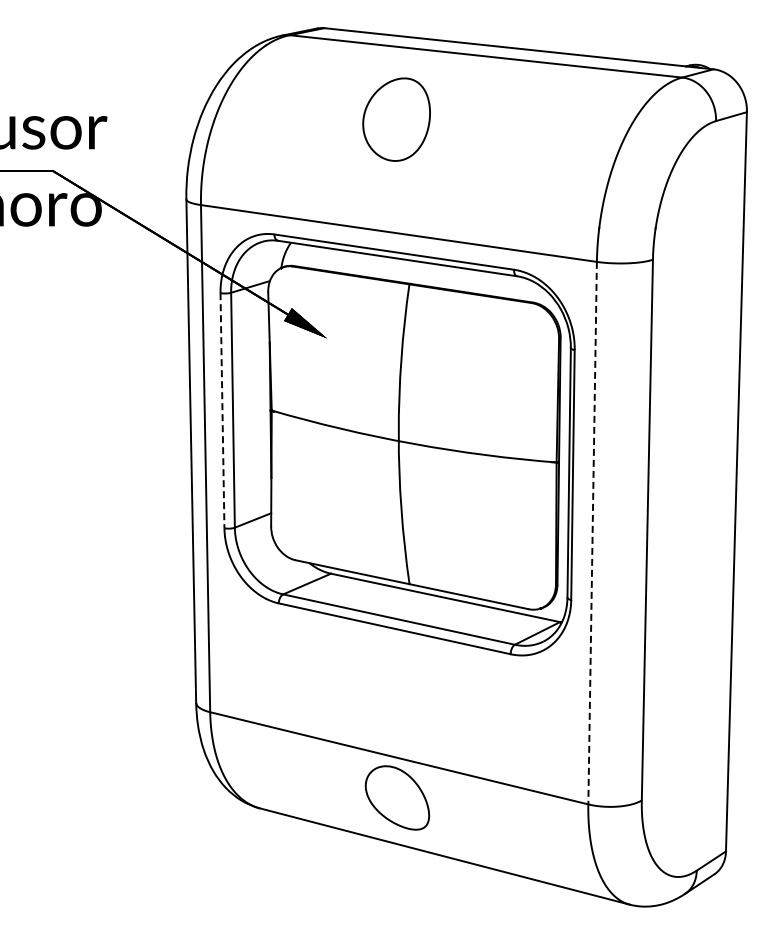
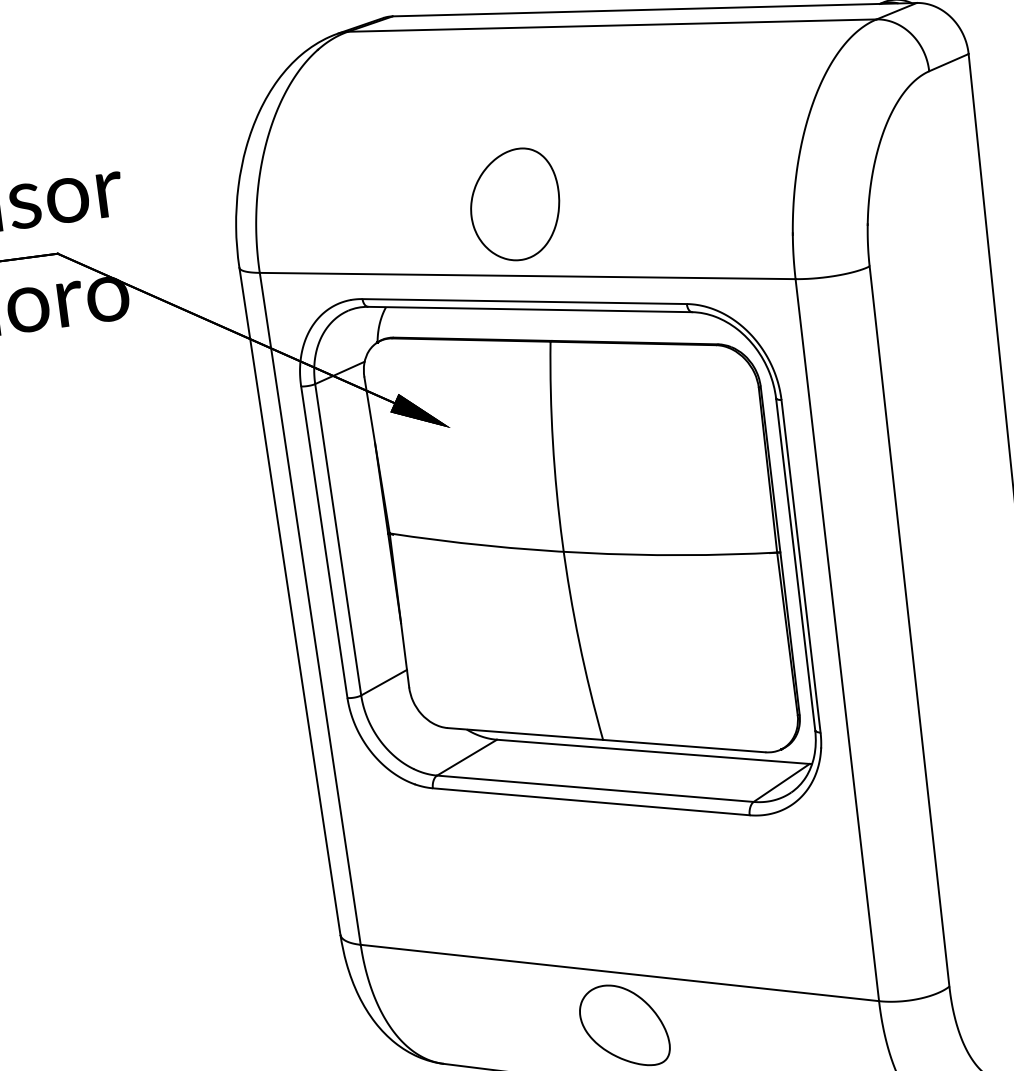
part: (396, 119) -> (515, 204), moved
line: (222, 410) -> (324, 541), dashed -> solid
line: (592, 533) -> (837, 640), dashed -> solid

